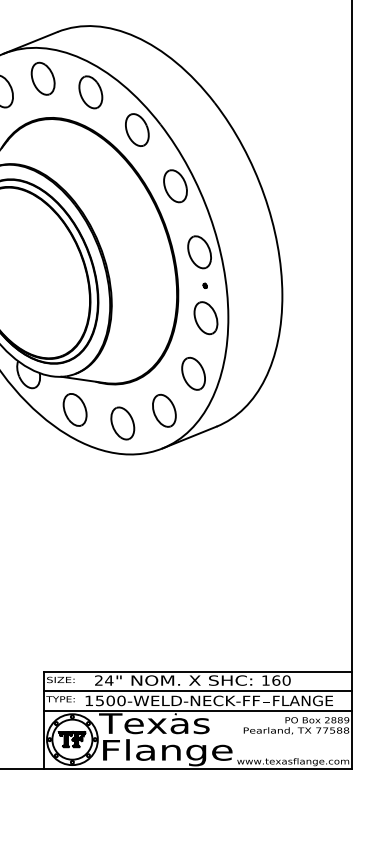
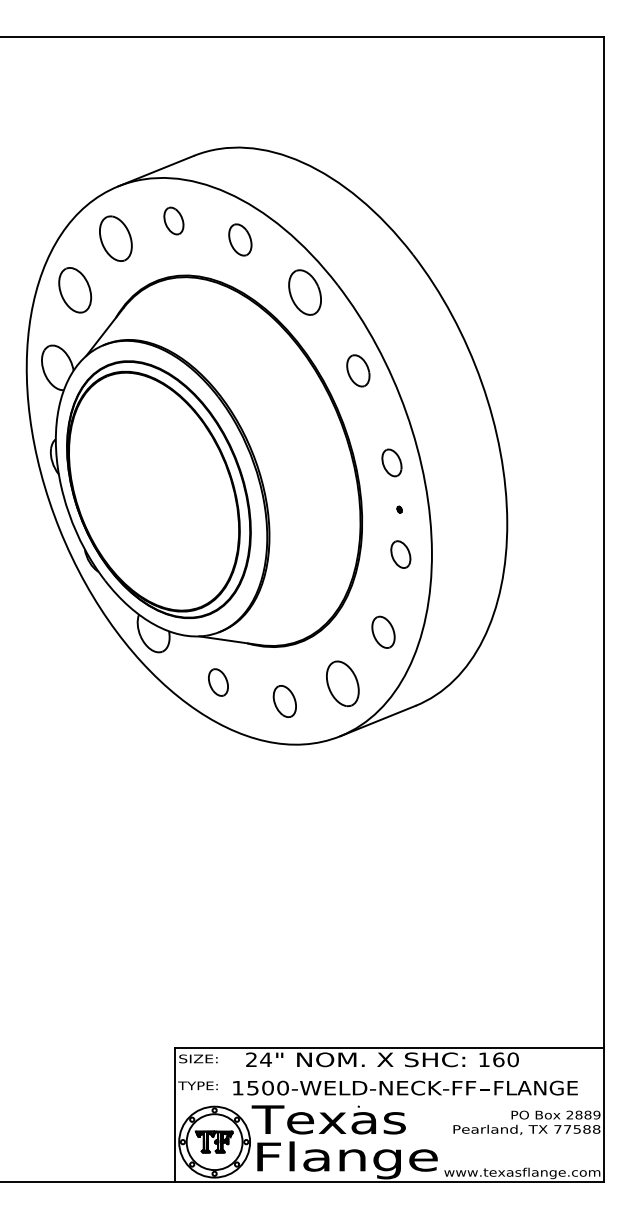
part: (42, 78) -> (173, 220), size x0.6
part: (90, 92) -> (240, 239), size x0.7
part: (175, 186) -> (358, 370), size x0.7
part: (199, 252) -> (391, 462), size x0.6
part: (205, 318) -> (400, 554), size x0.6
part: (193, 374) -> (383, 632), size x0.7
part: (75, 409) -> (218, 682), size x0.6
part: (122, 423) -> (284, 701), size x0.7
line: (197, 691) -> (389, 1075), removed
line: (197, 710) -> (389, 1101), removed

